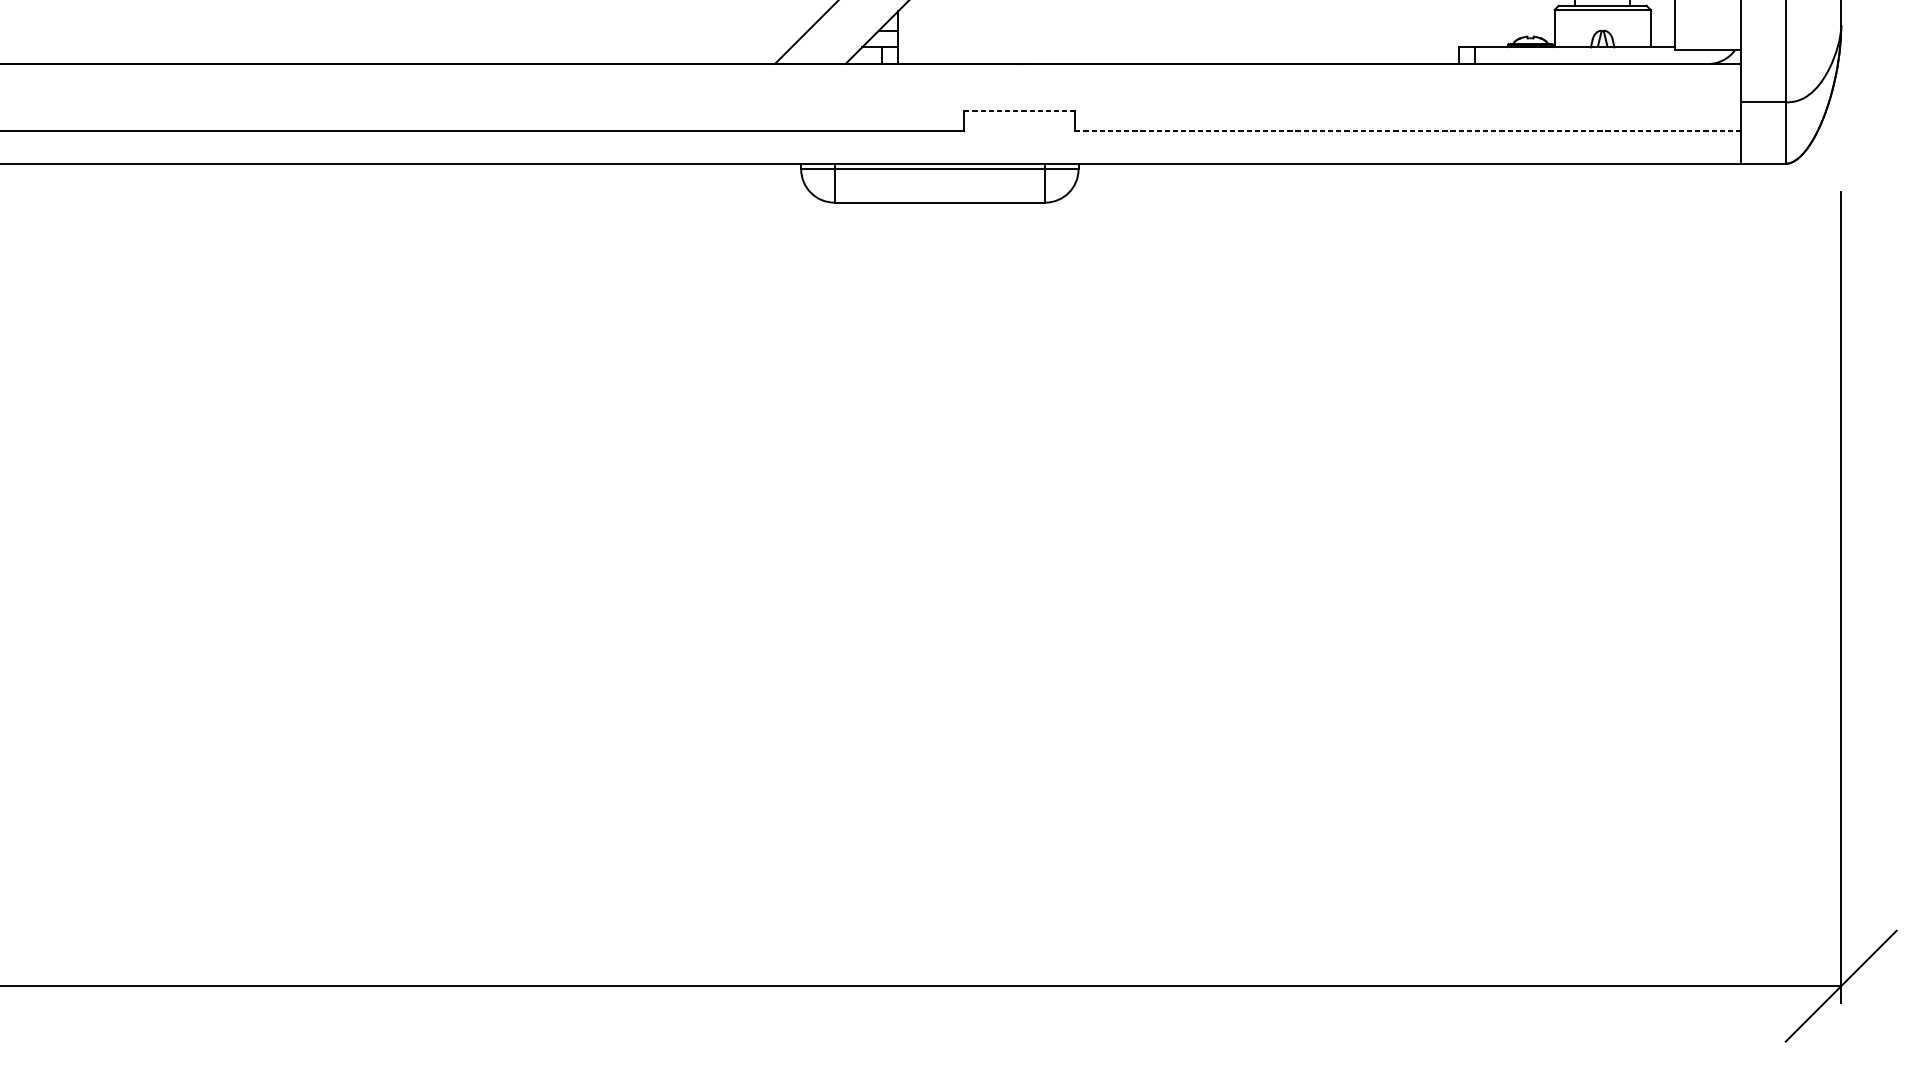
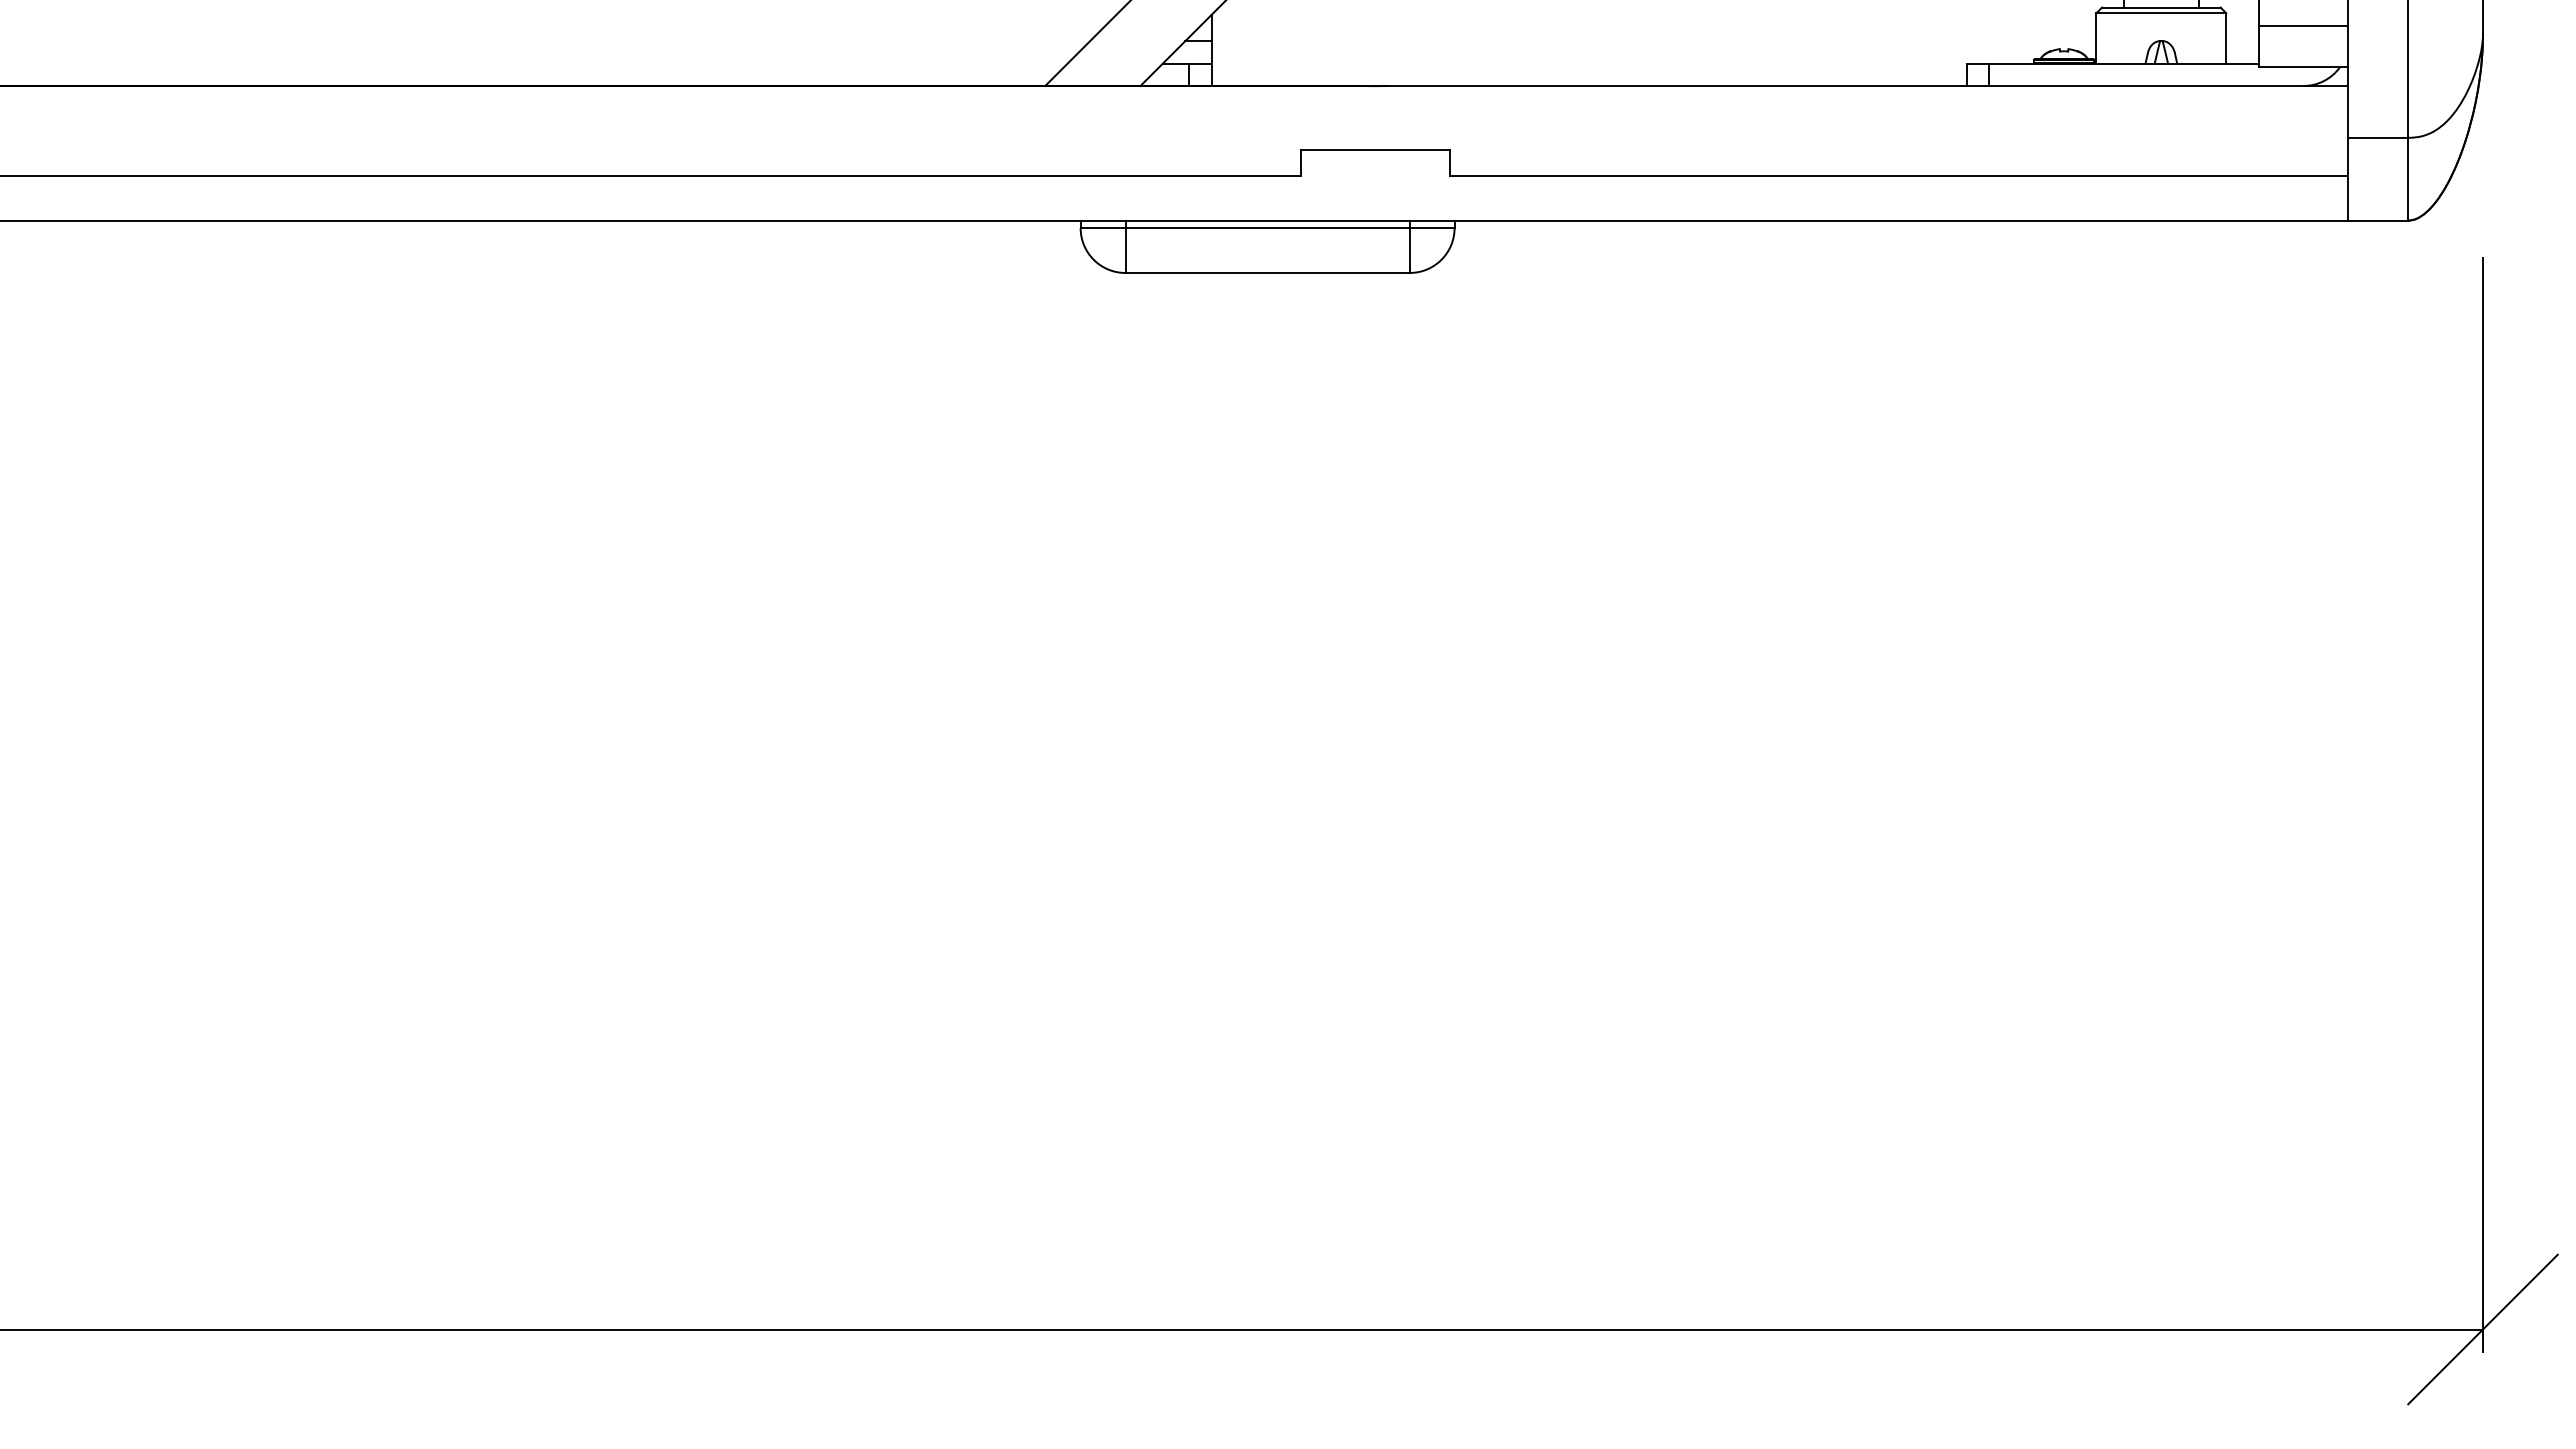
line: (1708, 19) -> (2303, 25), added
line: (1019, 111) -> (1375, 149), dashed -> solid
line: (1408, 130) -> (1899, 175), dashed -> solid

